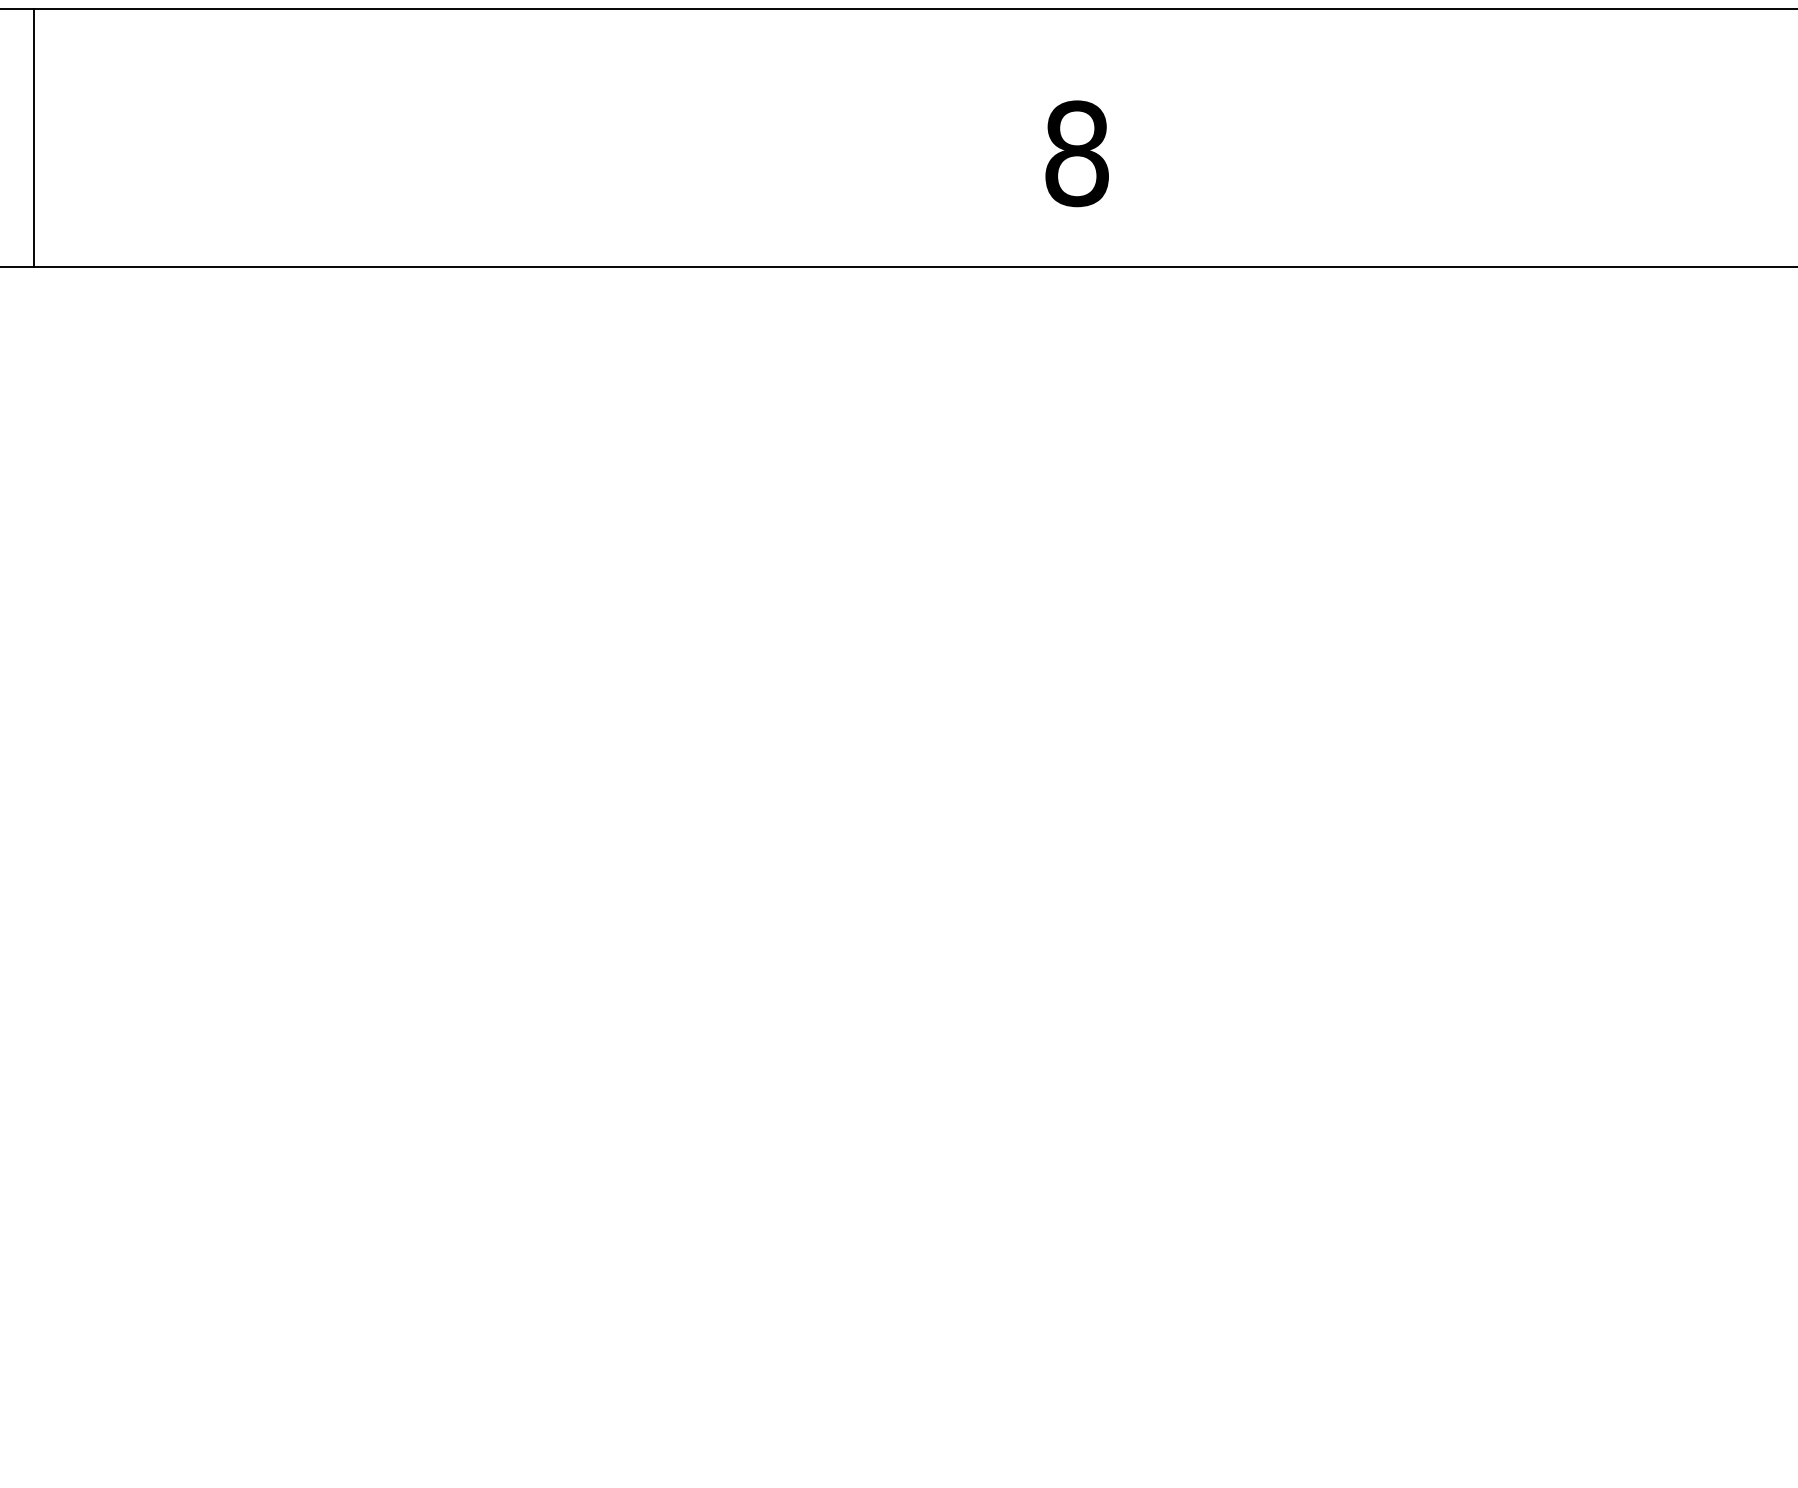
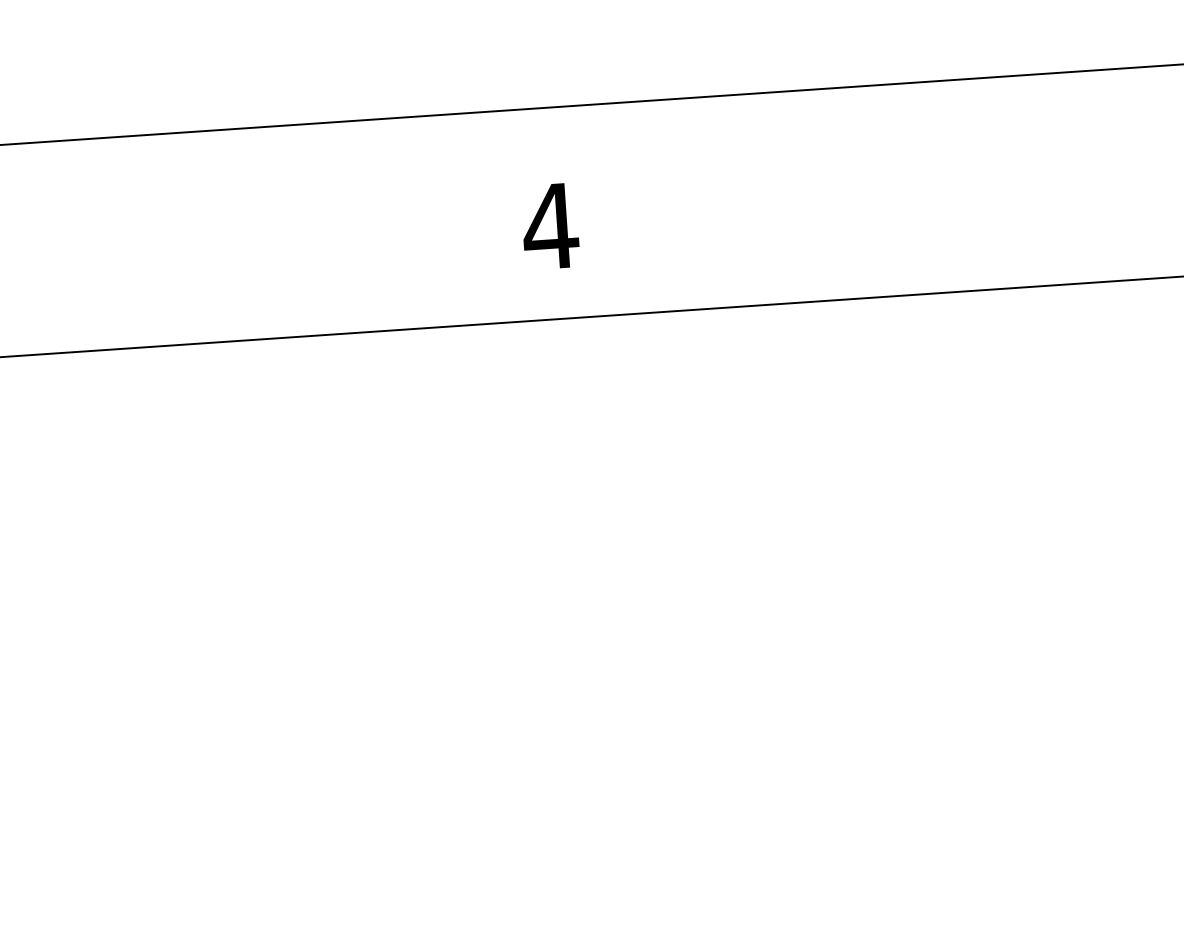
text: (1076, 153) -> (550, 226), 8 -> 4

